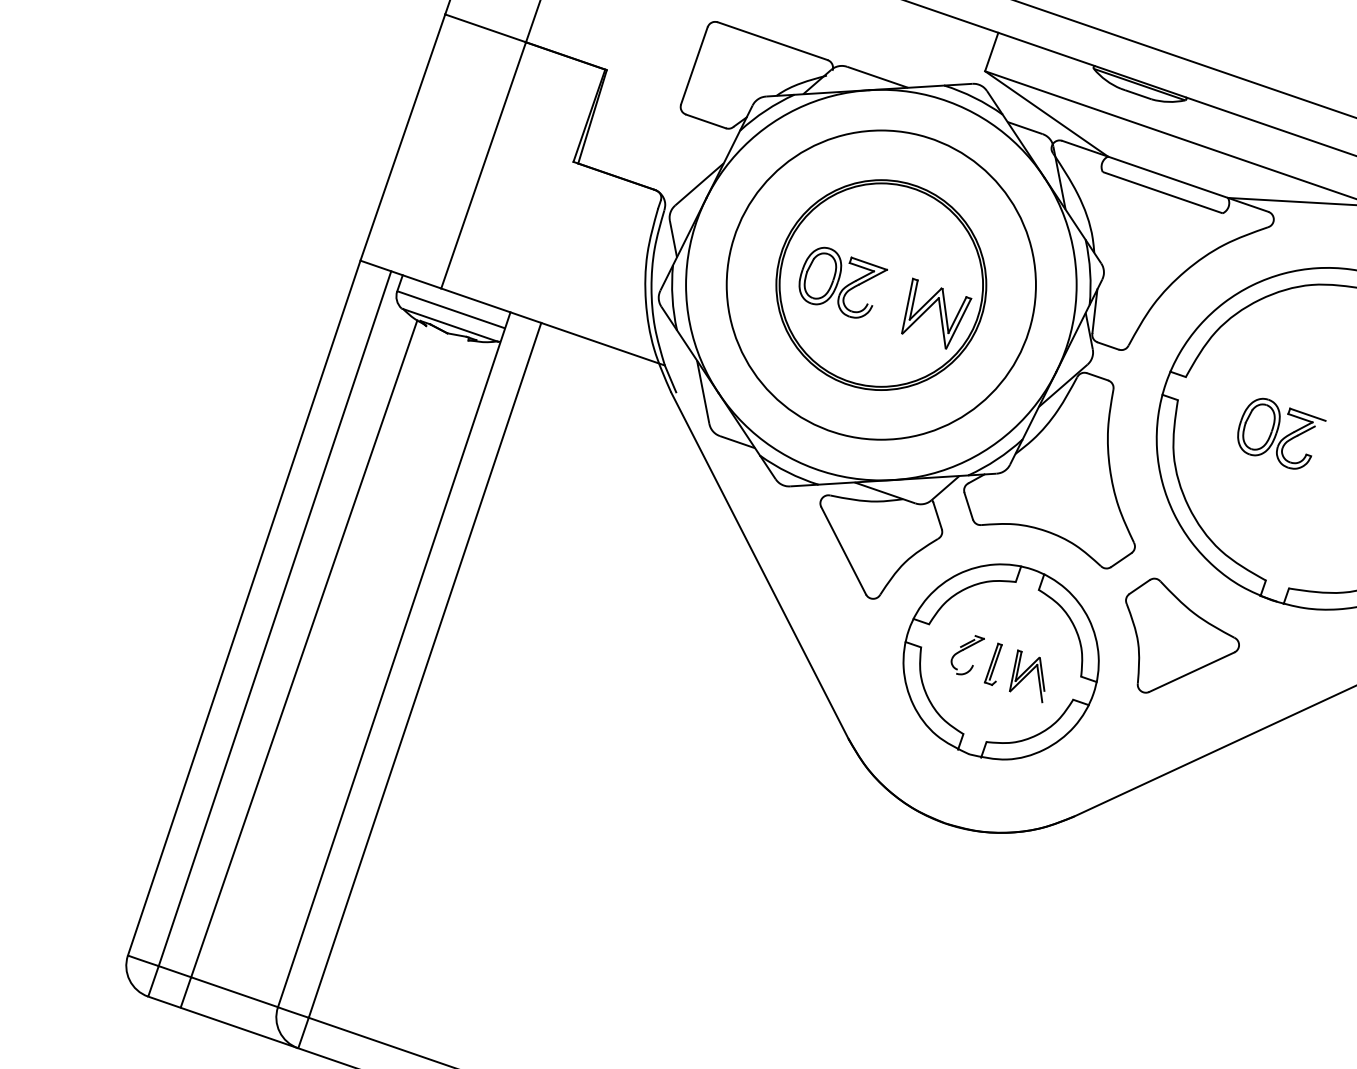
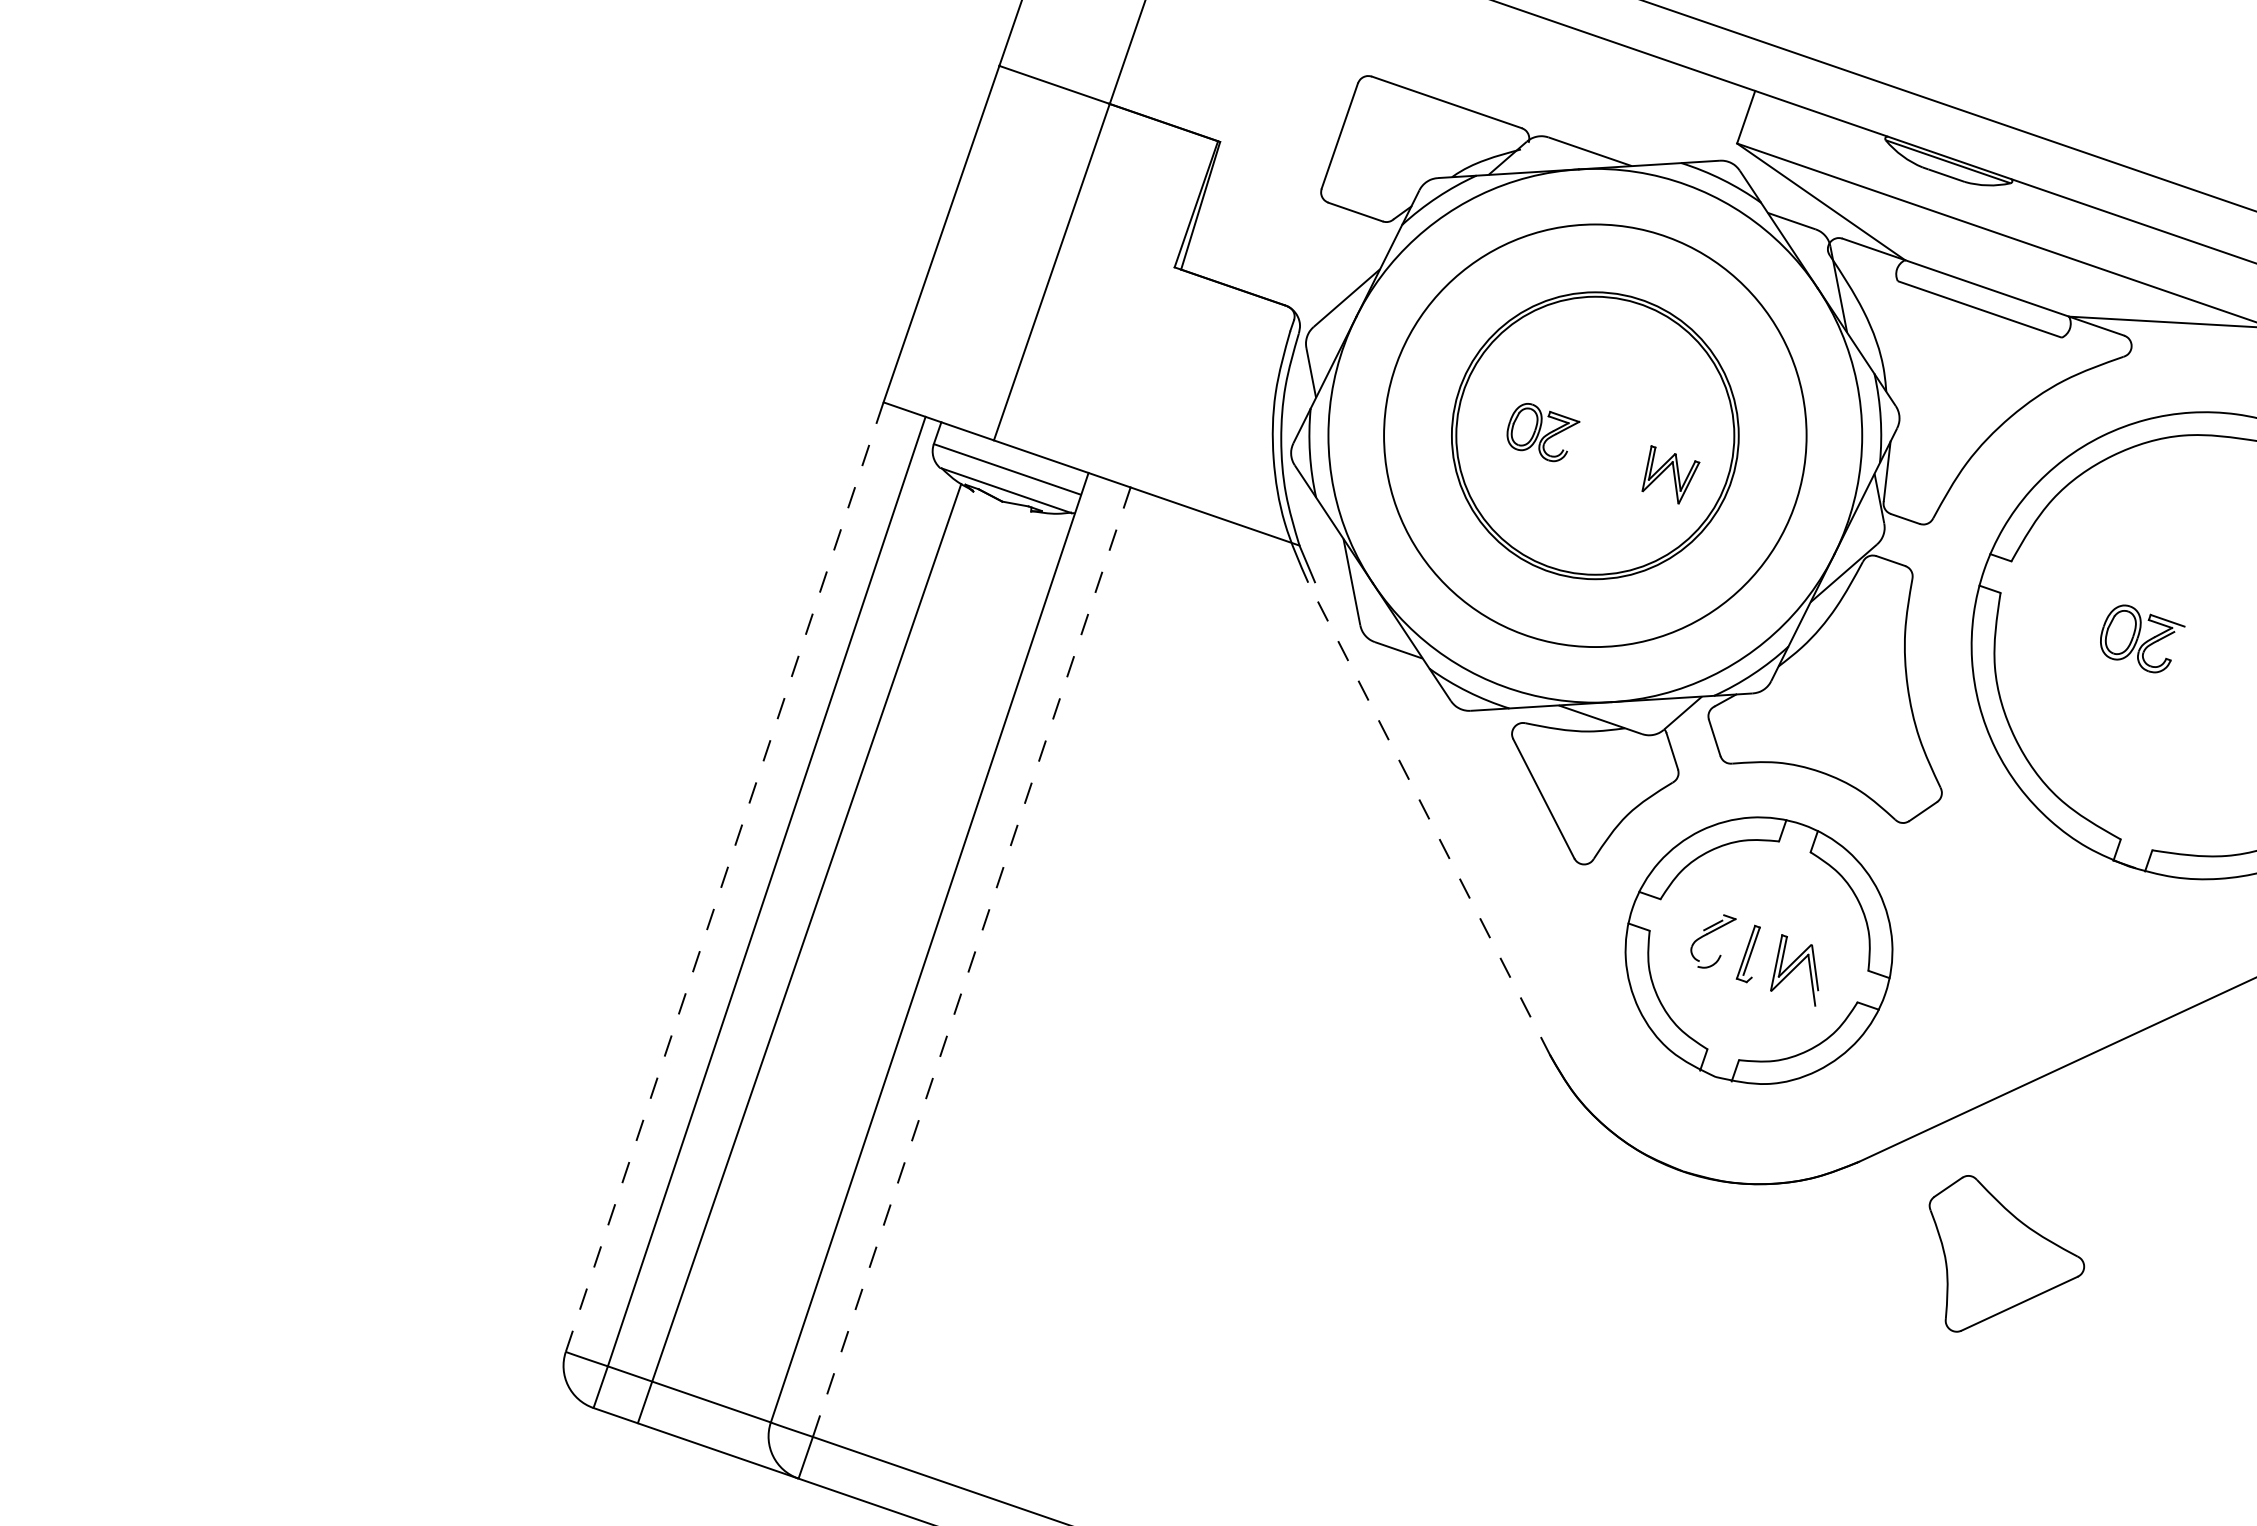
part: (843, 282) -> (1543, 432), size x0.6
part: (936, 313) -> (1670, 474), size x0.6
part: (1281, 433) -> (2142, 638), size x0.7
line: (760, 565) -> (1429, 819), solid -> dashed
line: (244, 608) -> (724, 877), solid -> dashed
part: (1182, 635) -> (2006, 1253), moved
line: (424, 670) -> (971, 962), solid -> dashed

